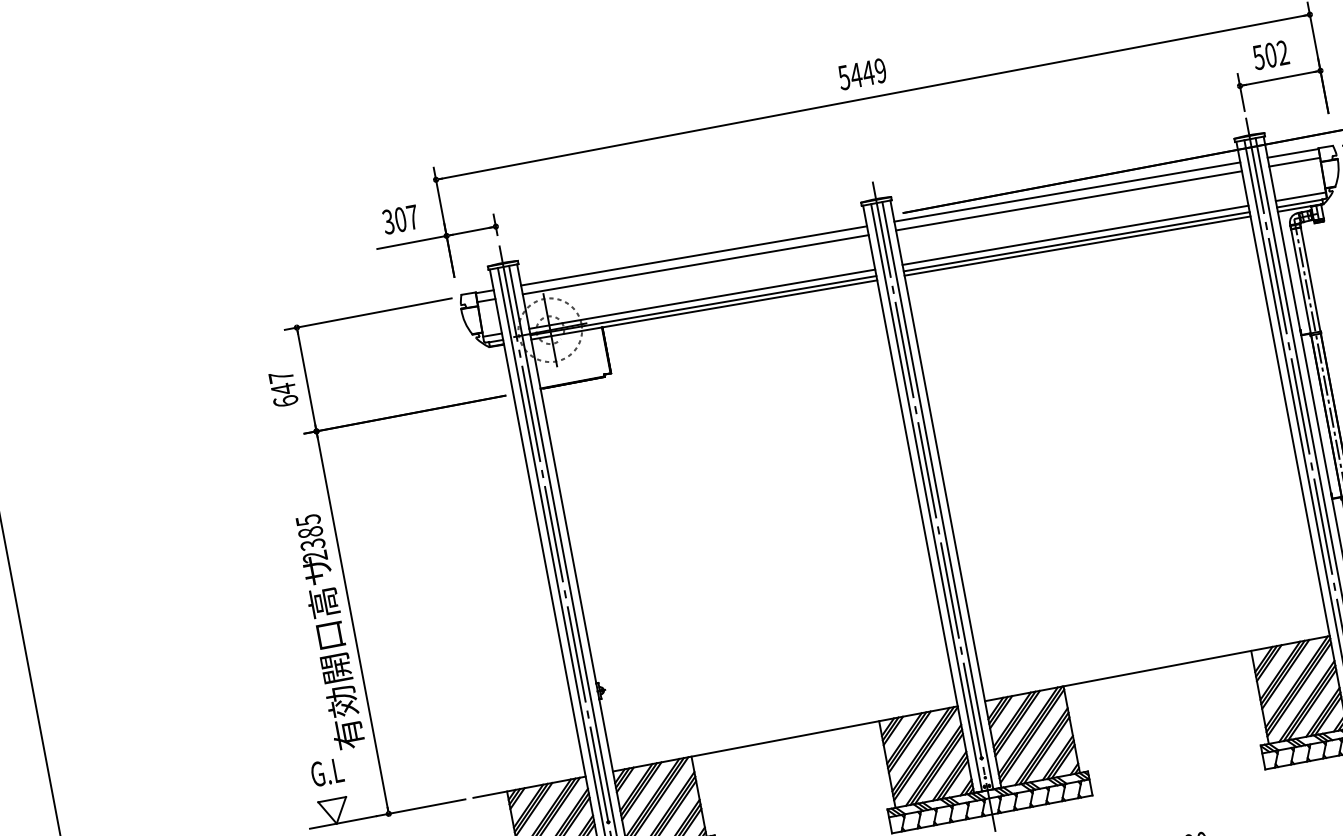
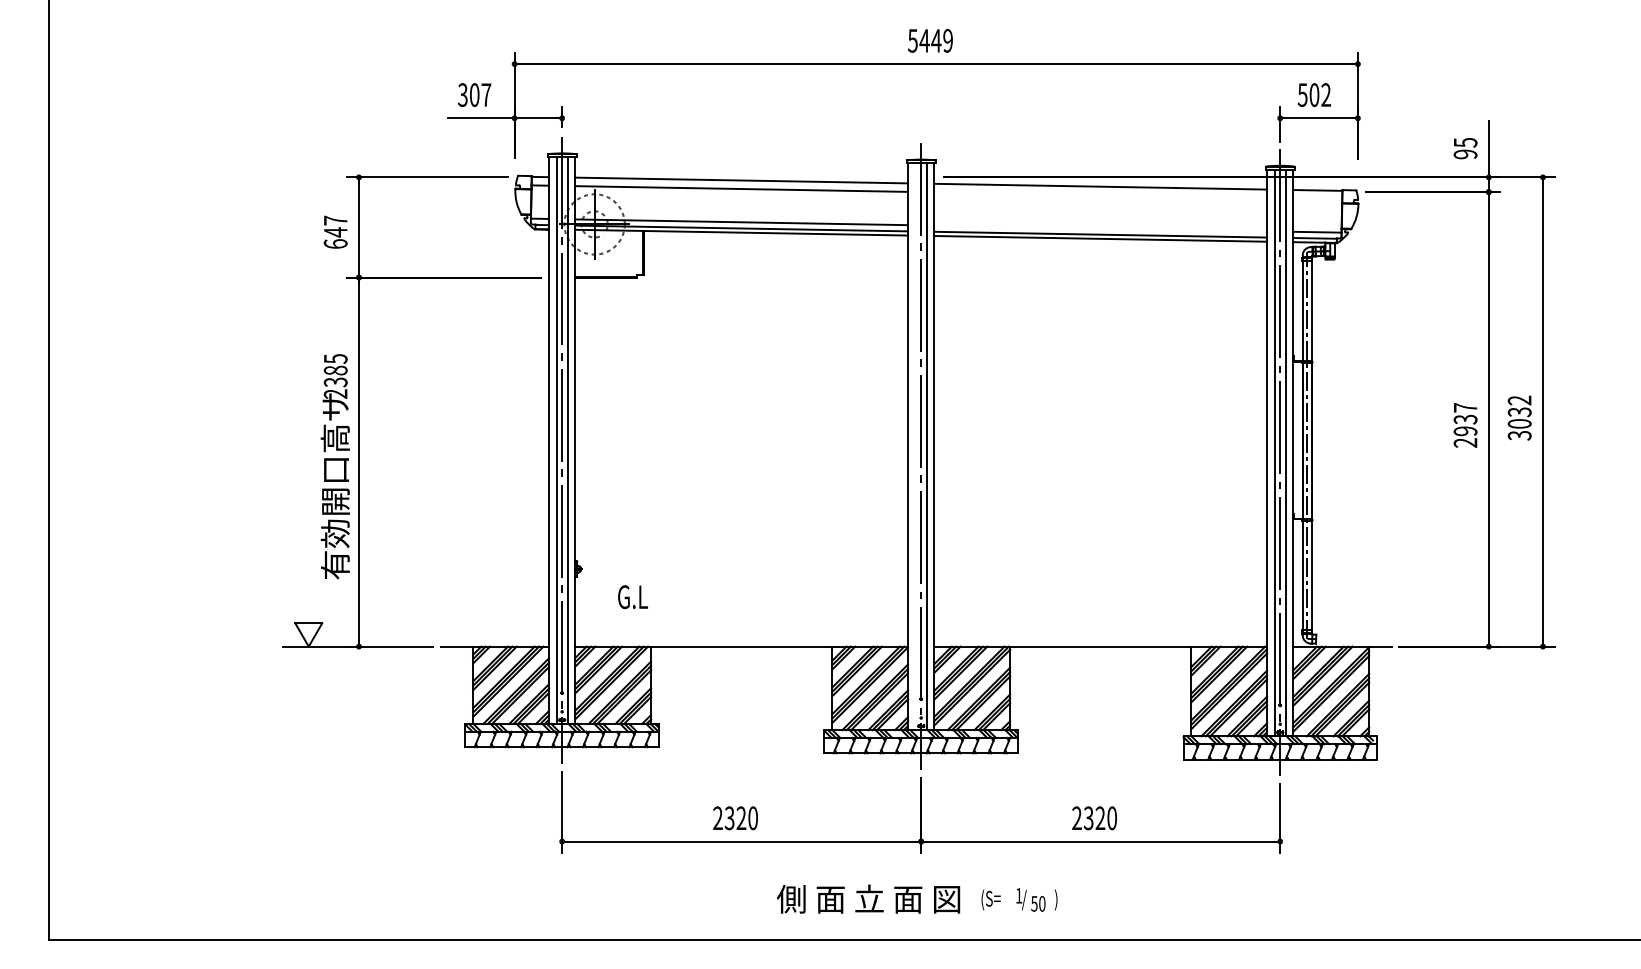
line: (1294, 161) -> (1317, 198), removed
line: (1068, 201) -> (1100, 195), removed
line: (1075, 235) -> (1100, 228), removed
line: (926, 497) -> (915, 446), removed
text: (326, 772) -> (632, 597), moved

